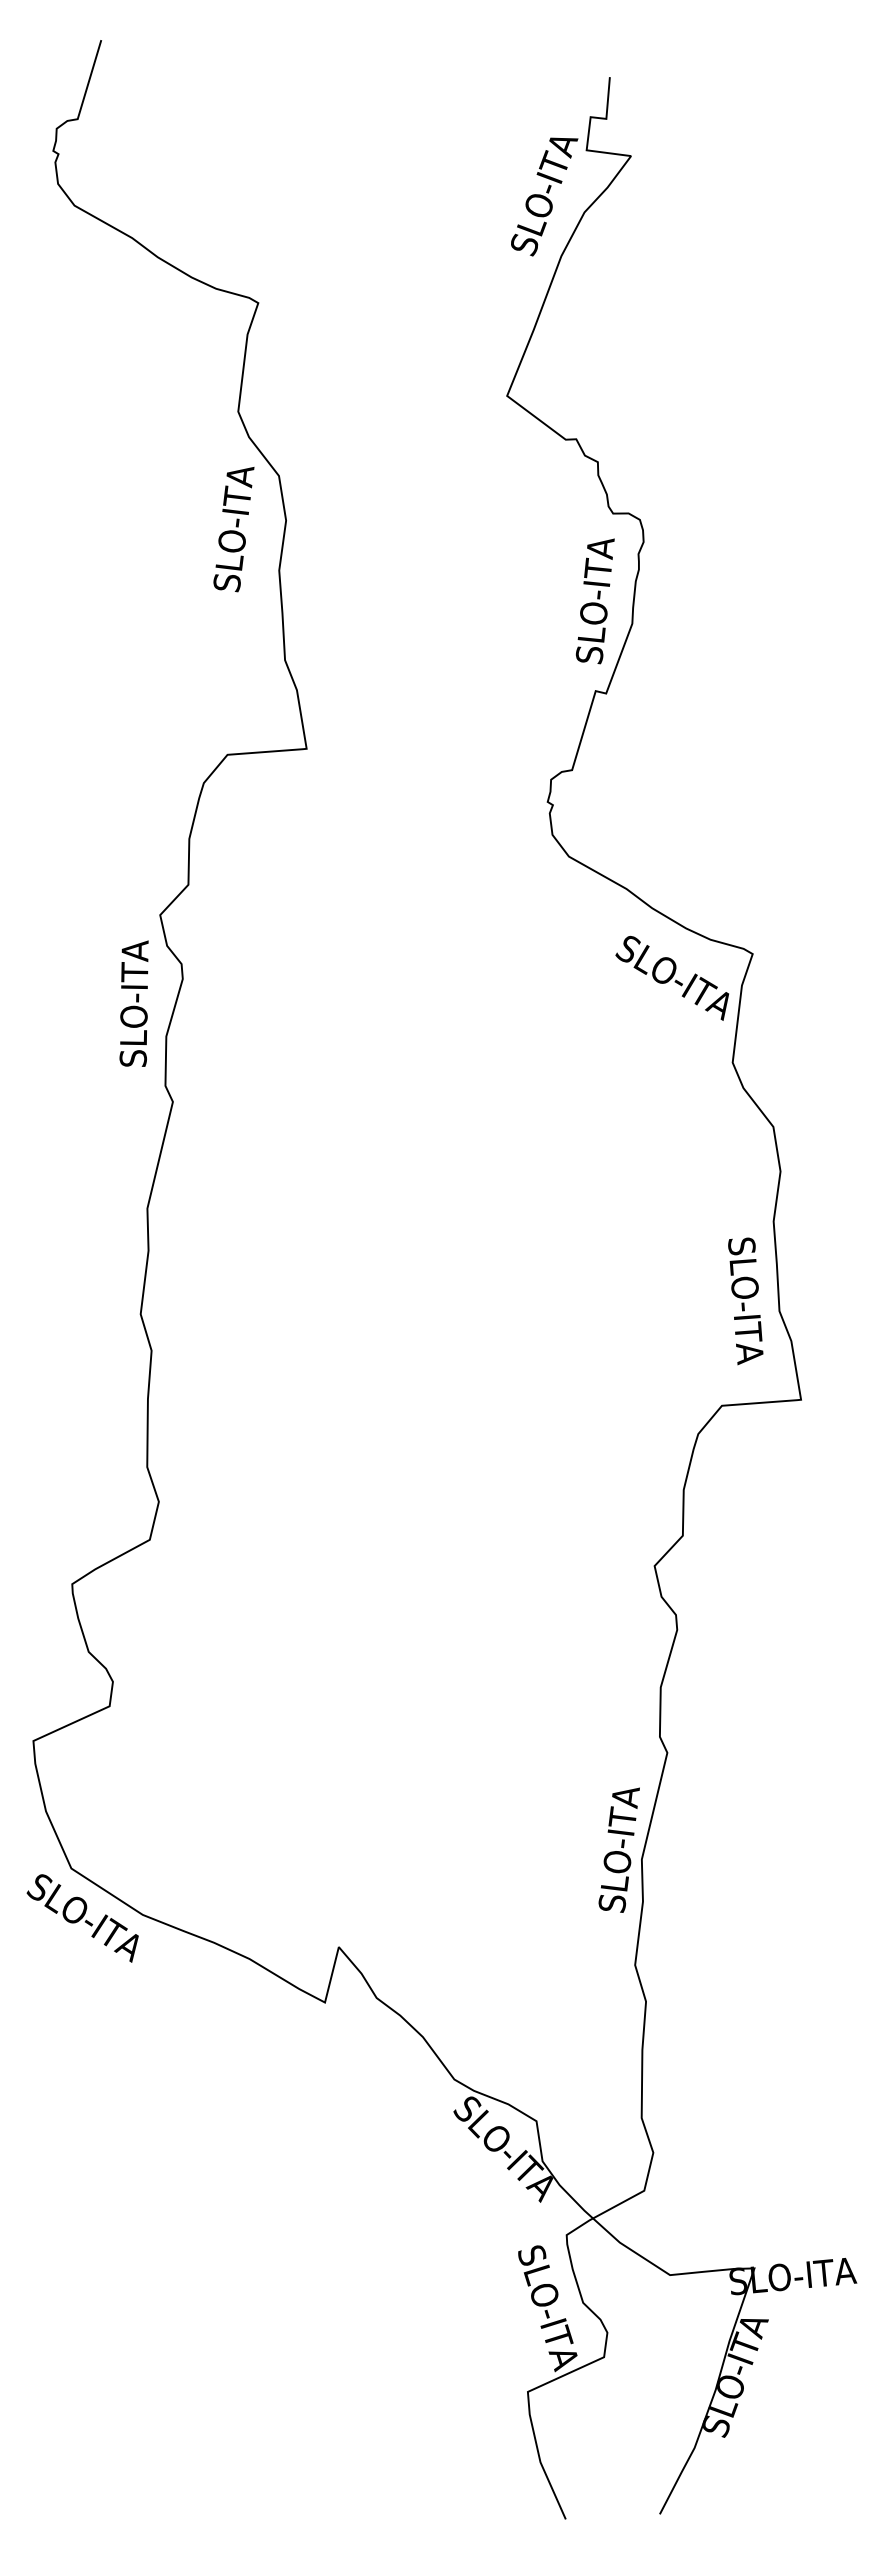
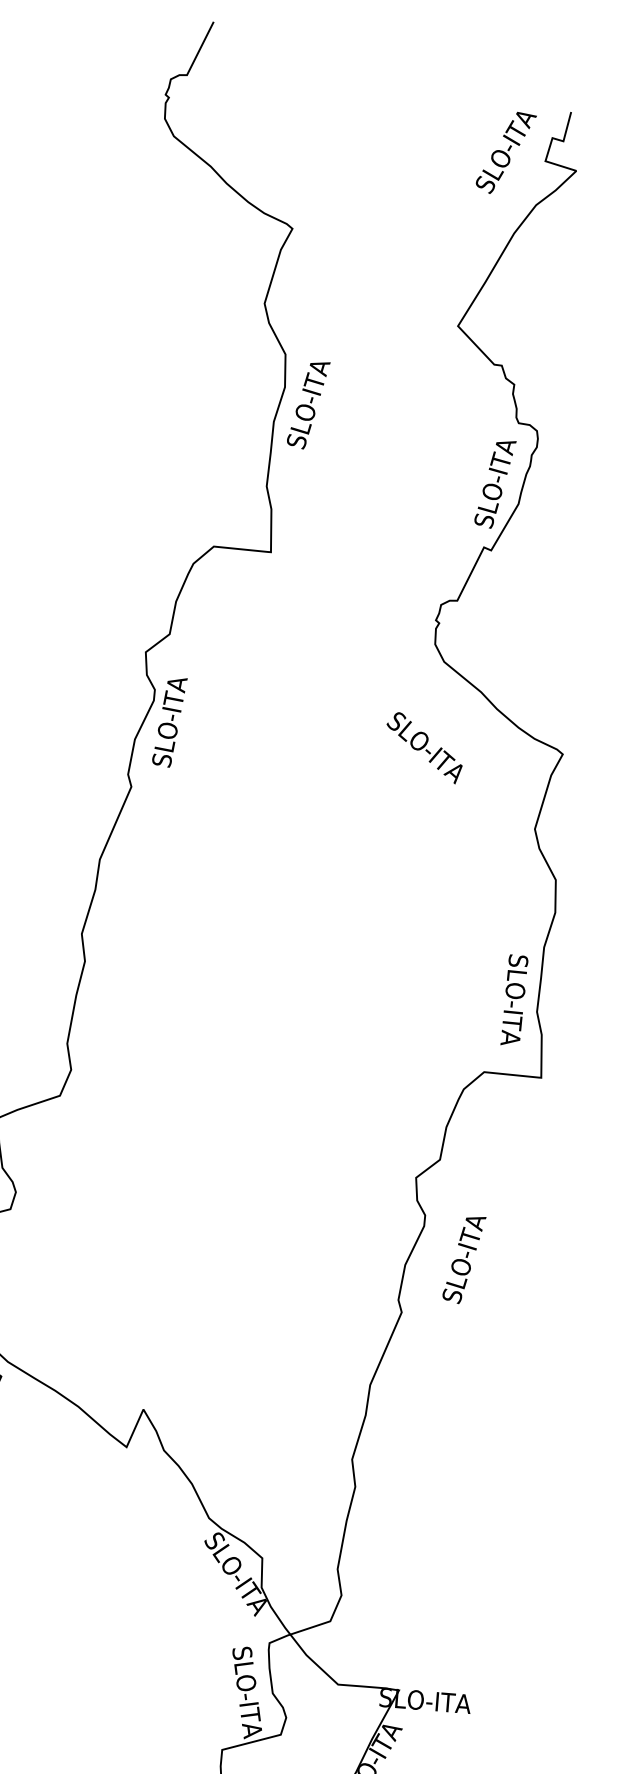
text: (544, 196) -> (505, 152), moved
text: (233, 529) -> (307, 404), moved
text: (671, 977) -> (423, 747), moved
text: (133, 1003) -> (169, 721), moved
text: (618, 1849) -> (463, 1258), moved

